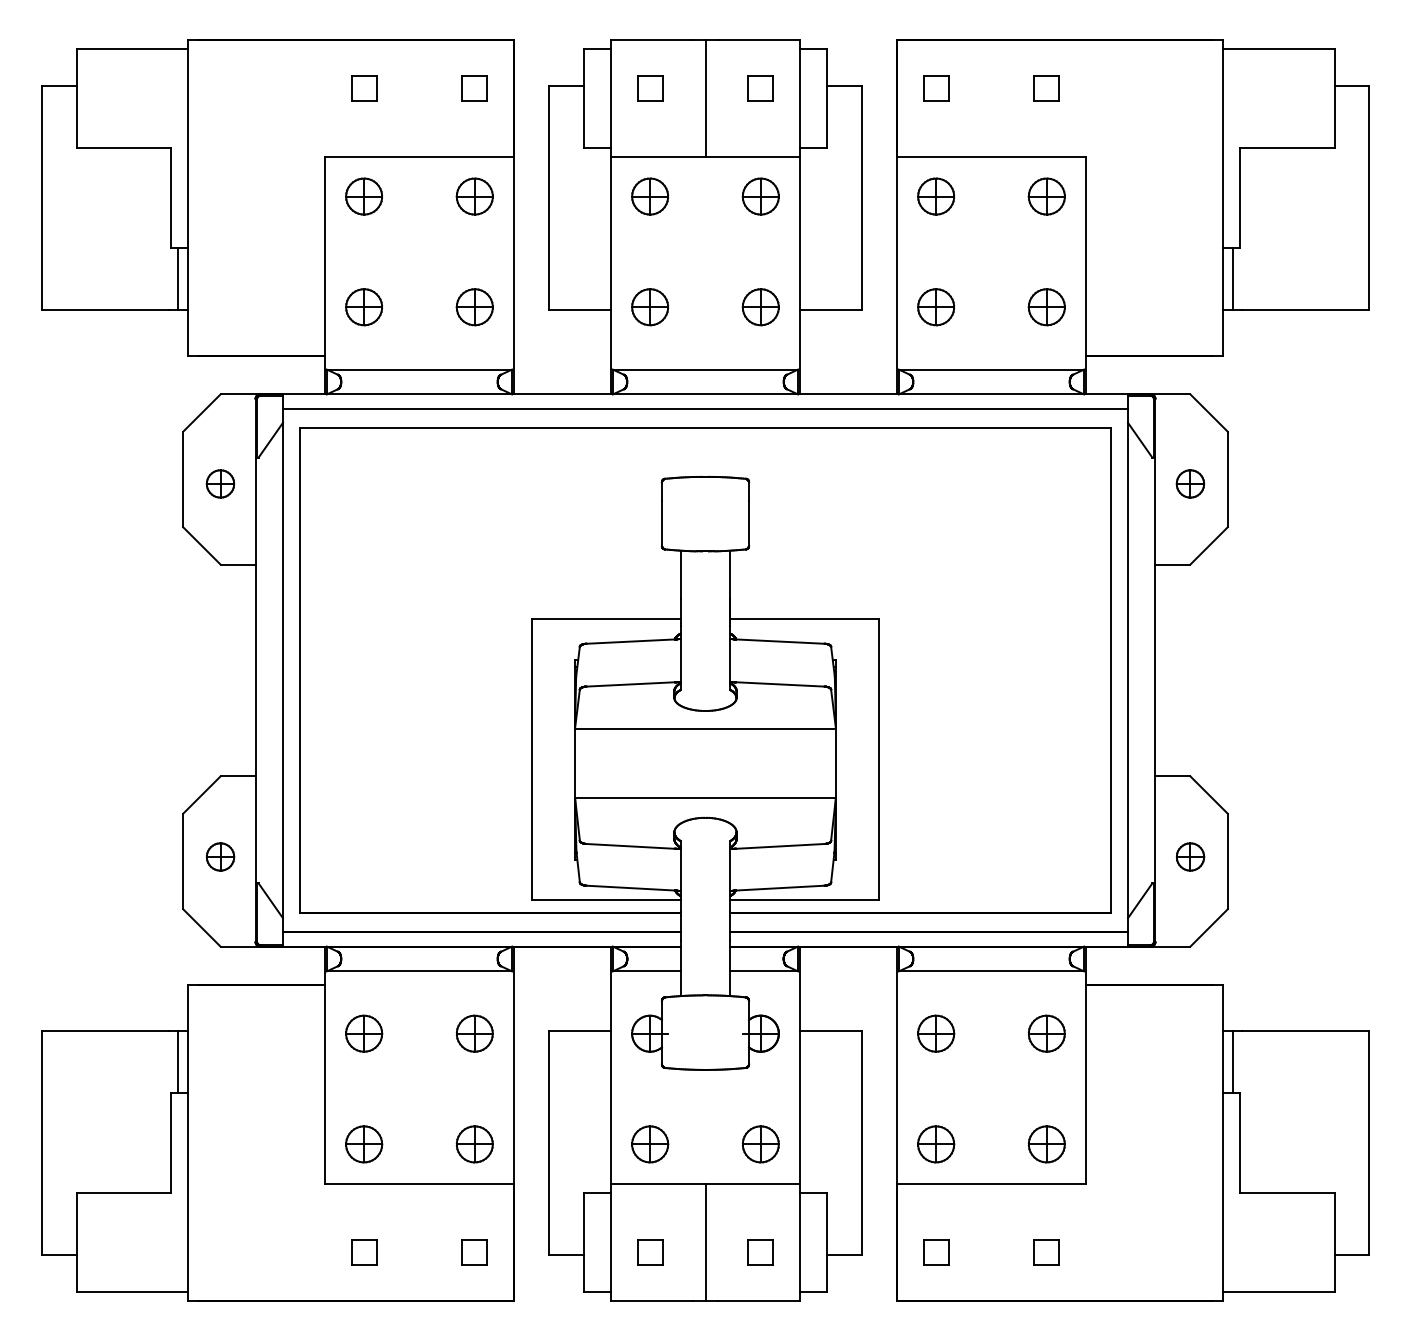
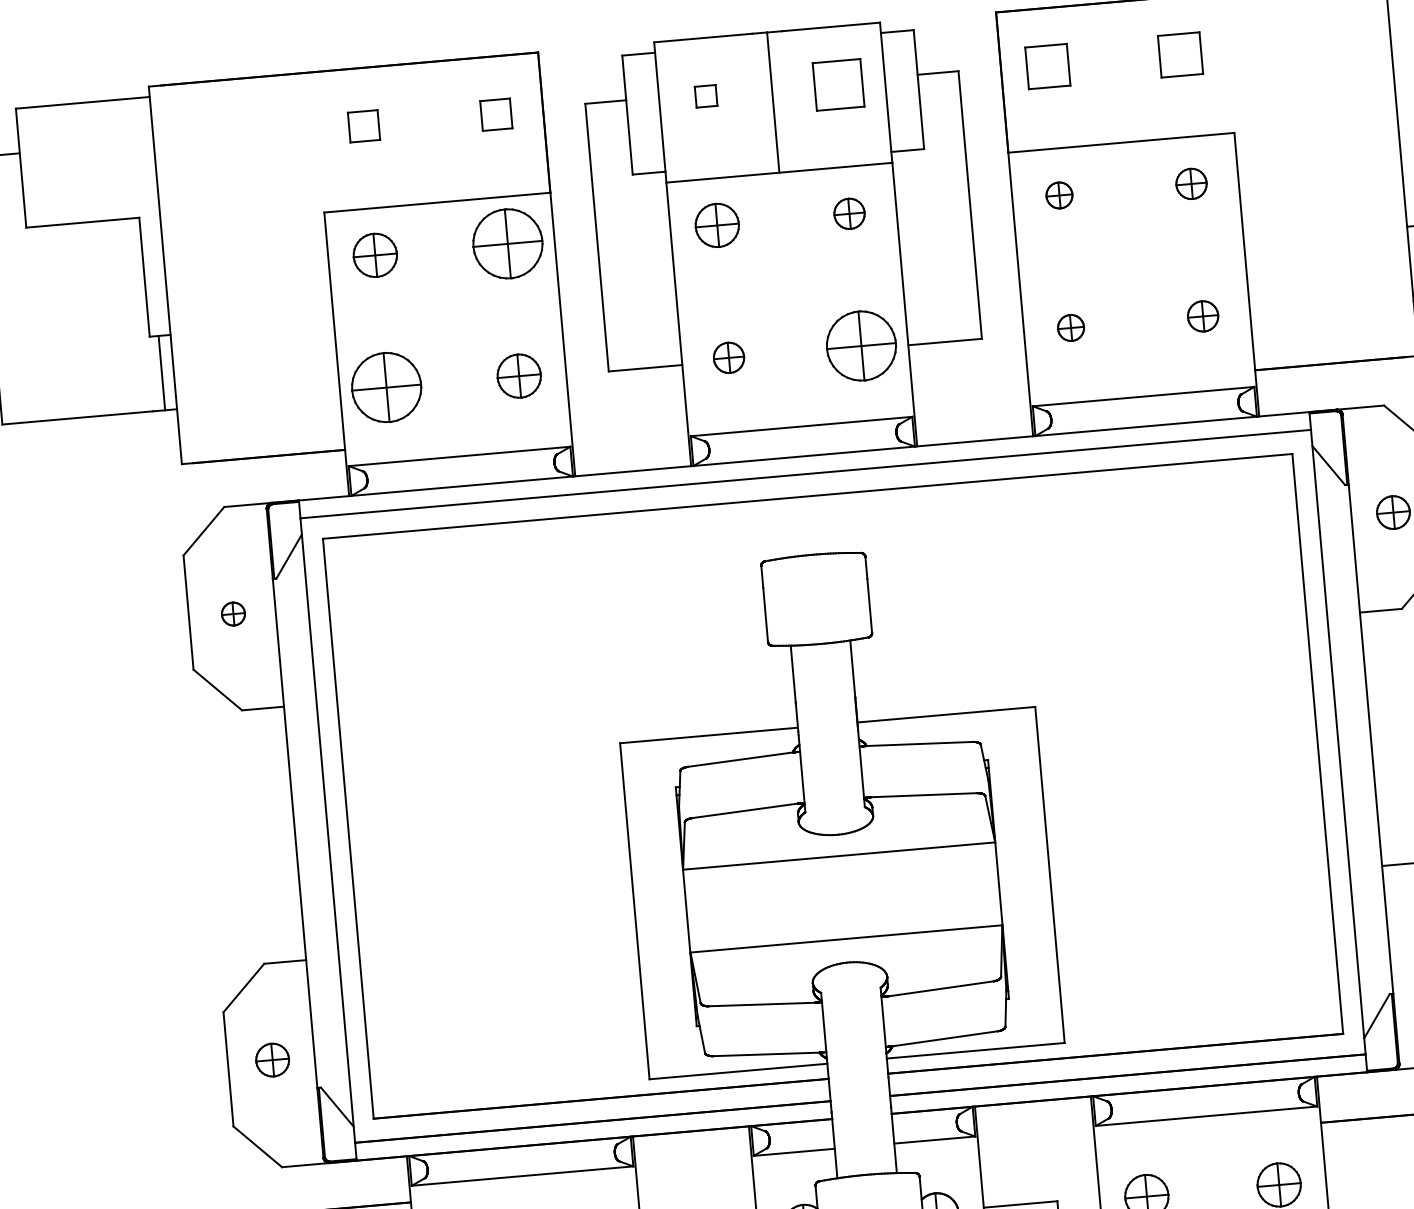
part: (650, 88) -> (706, 96), size x0.7
part: (760, 88) -> (837, 84), size x1.6
part: (936, 88) -> (1048, 66), size x1.4
part: (1046, 88) -> (1179, 54), size x1.4
part: (474, 196) -> (507, 243), size x1.6
part: (760, 196) -> (849, 213), size x0.7
part: (936, 196) -> (1059, 195), size x0.6
part: (1046, 196) -> (1191, 183), size x0.7
part: (364, 307) -> (387, 387), size x1.6
part: (650, 307) -> (729, 358), size x0.7
part: (760, 307) -> (860, 346), size x1.6
part: (936, 307) -> (1071, 328), size x0.6
part: (1046, 307) -> (1202, 316), size x0.7
part: (219, 483) -> (232, 613), size x0.7

